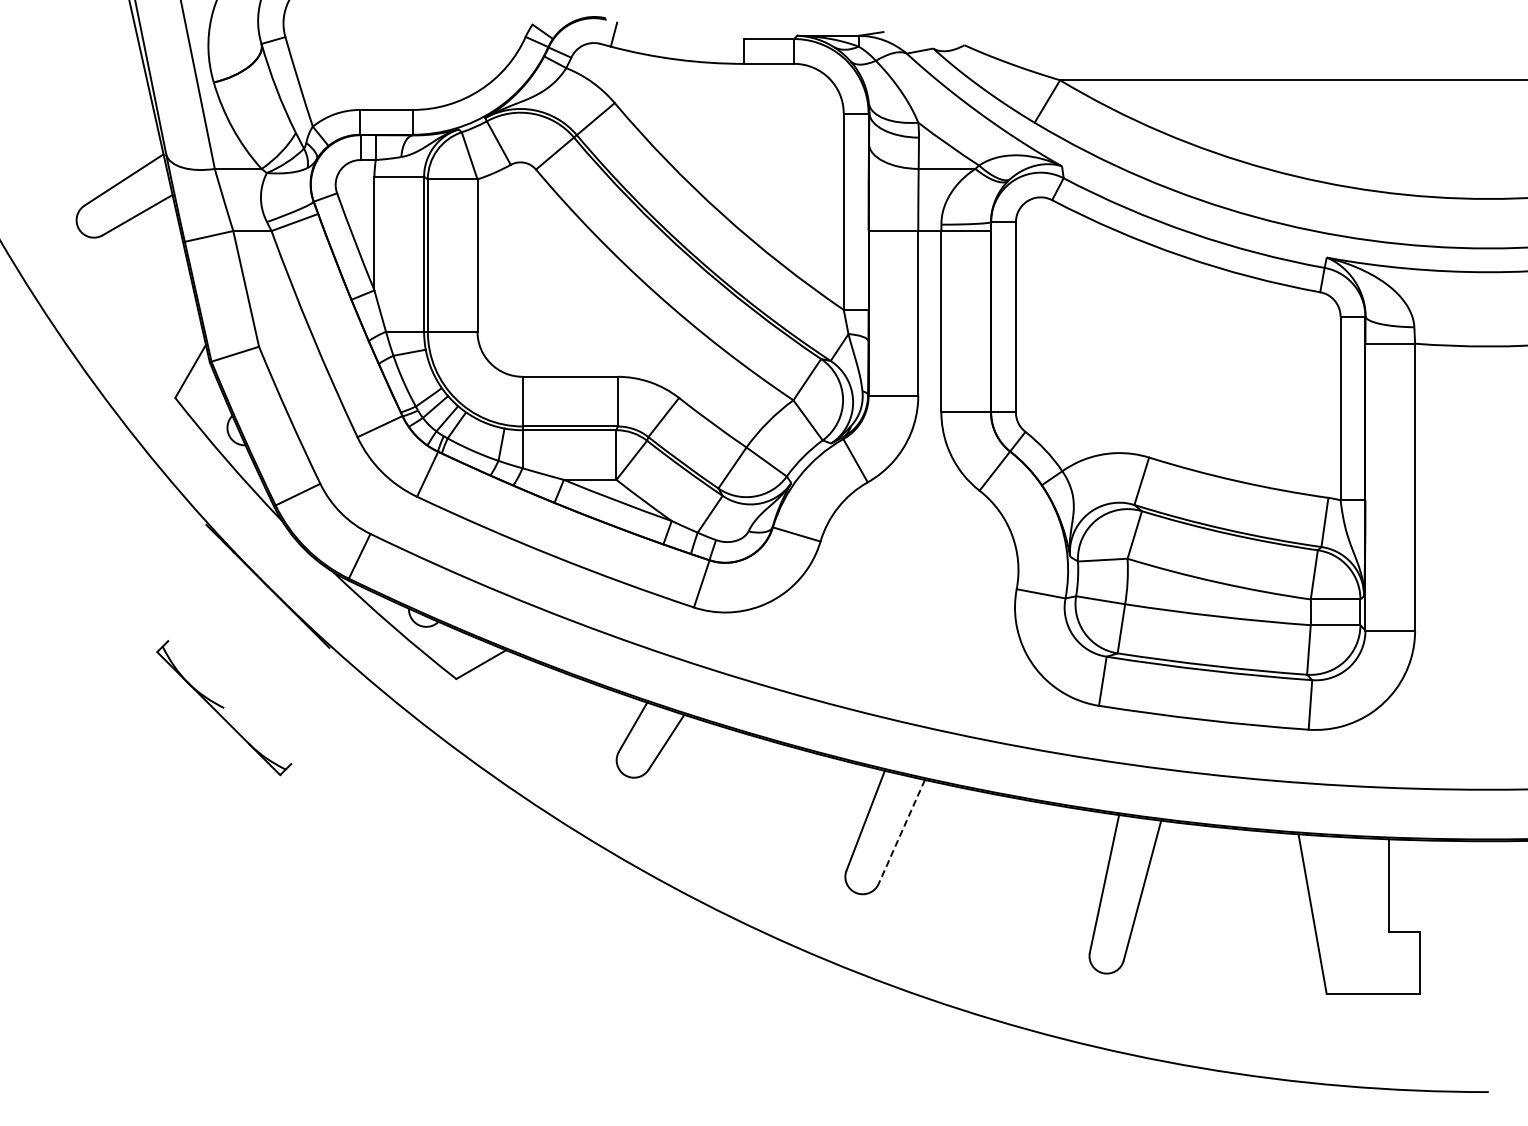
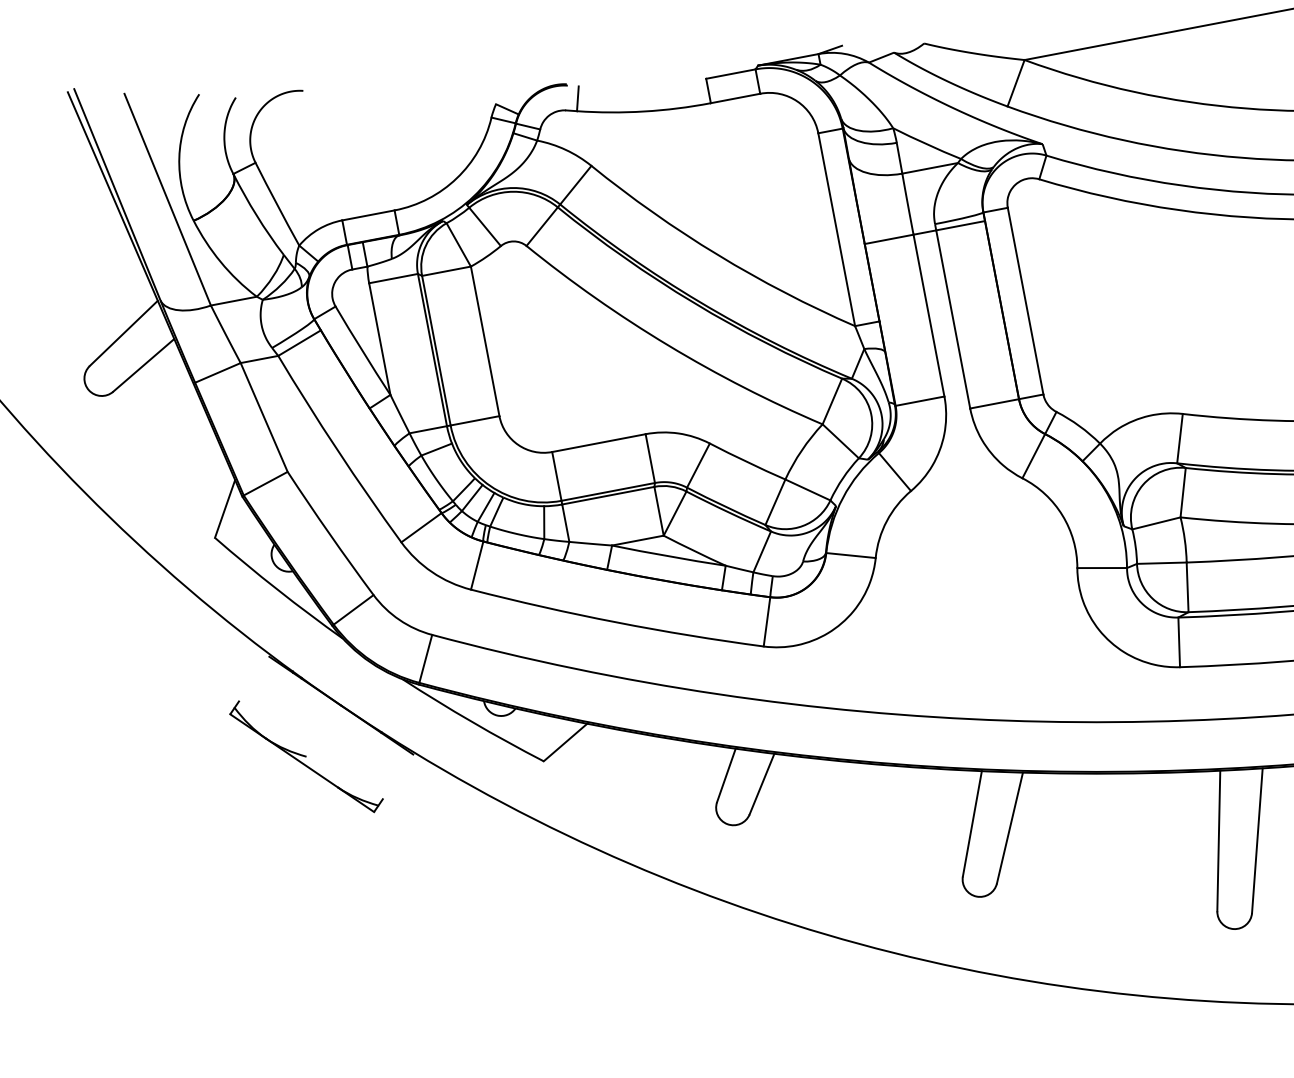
part: (224, 708) -> (306, 757), moved
line: (901, 831) -> (1009, 827), dashed -> solid

